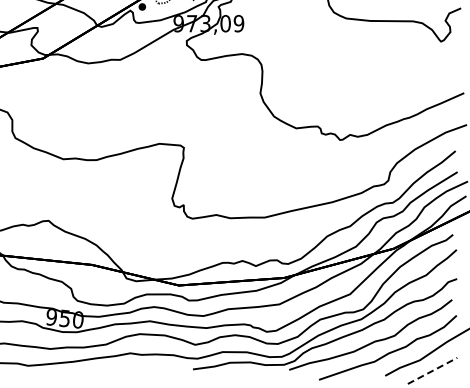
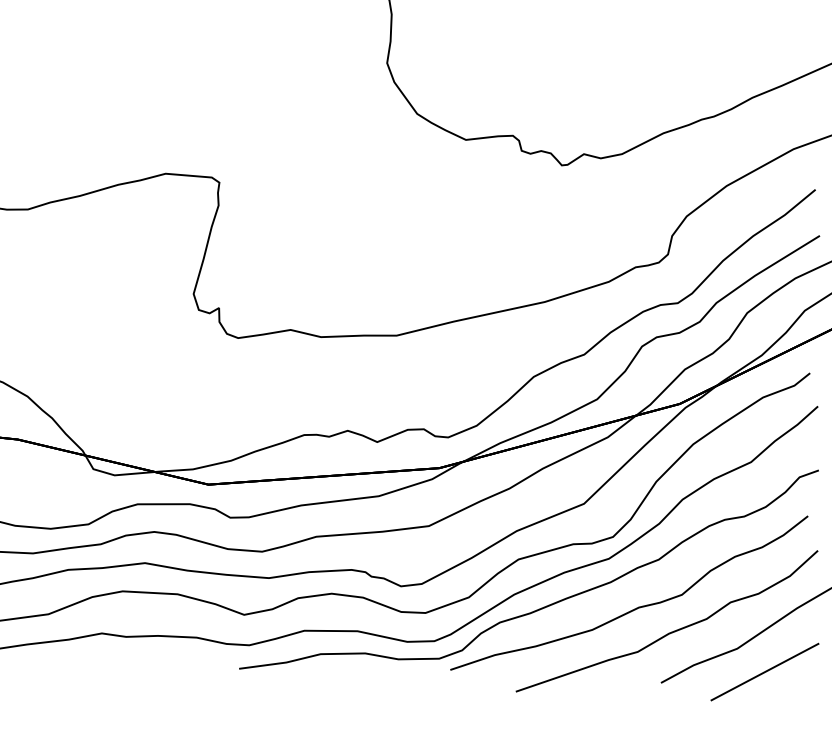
line: (432, 370) -> (764, 671), dashed -> solid

